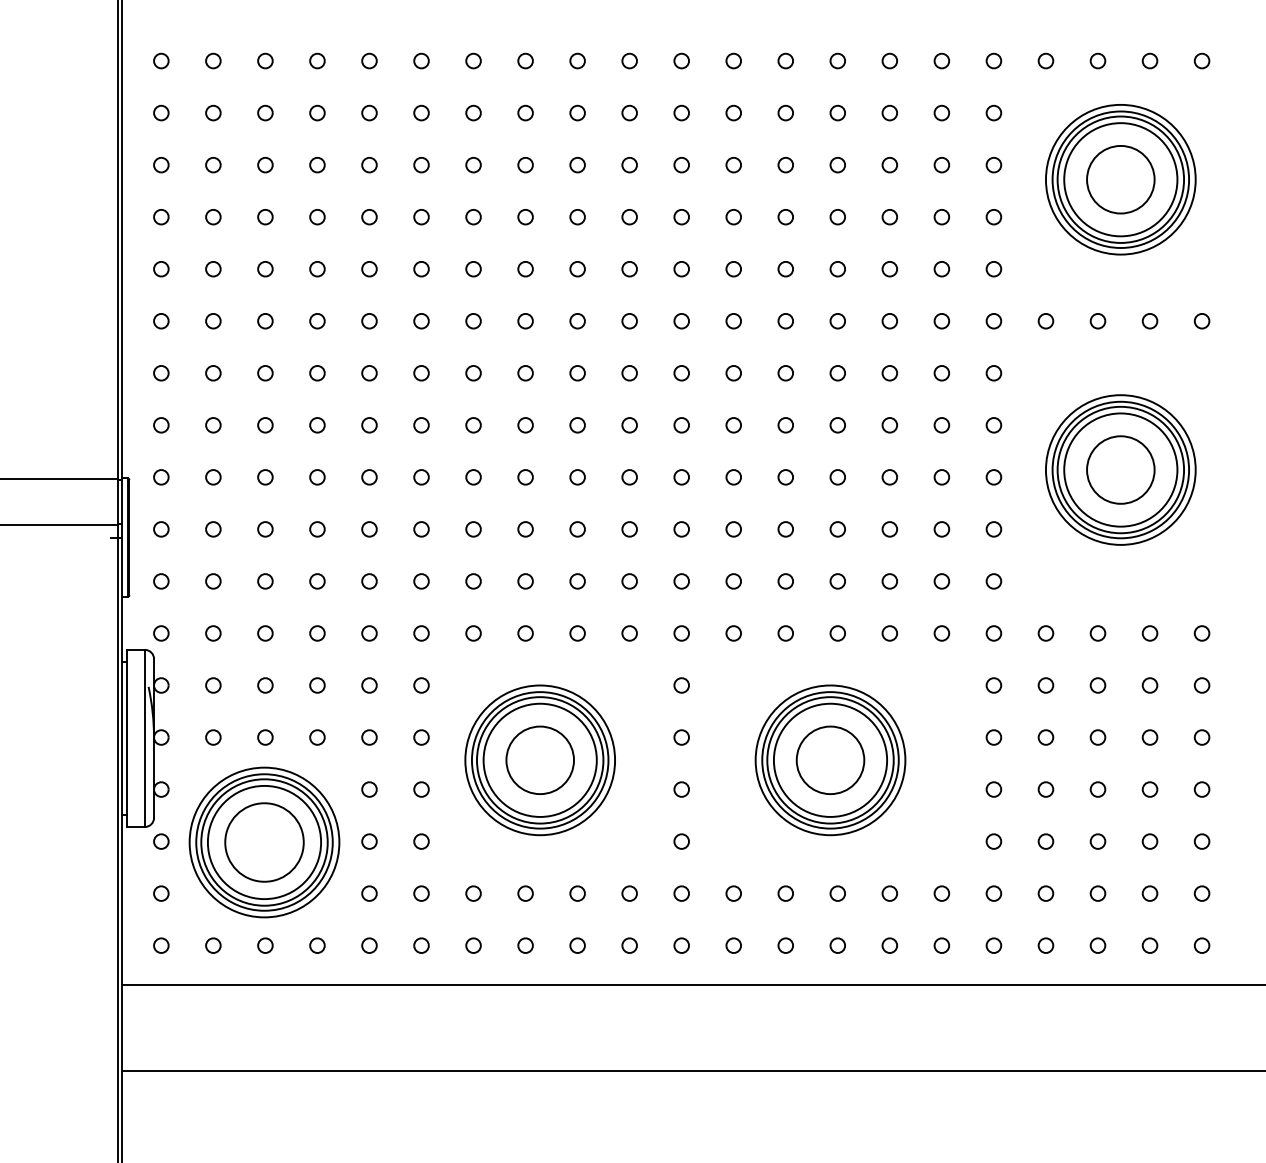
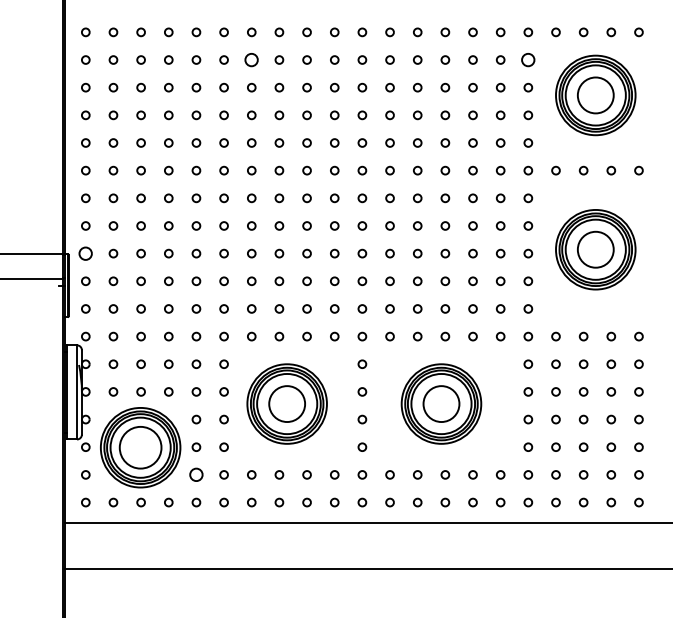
circle: (473, 112) -> (251, 59), size x1.6
circle: (994, 112) -> (528, 59), size x1.6
circle: (160, 477) -> (85, 253), size x1.6
circle: (369, 892) -> (196, 474), size x1.6

